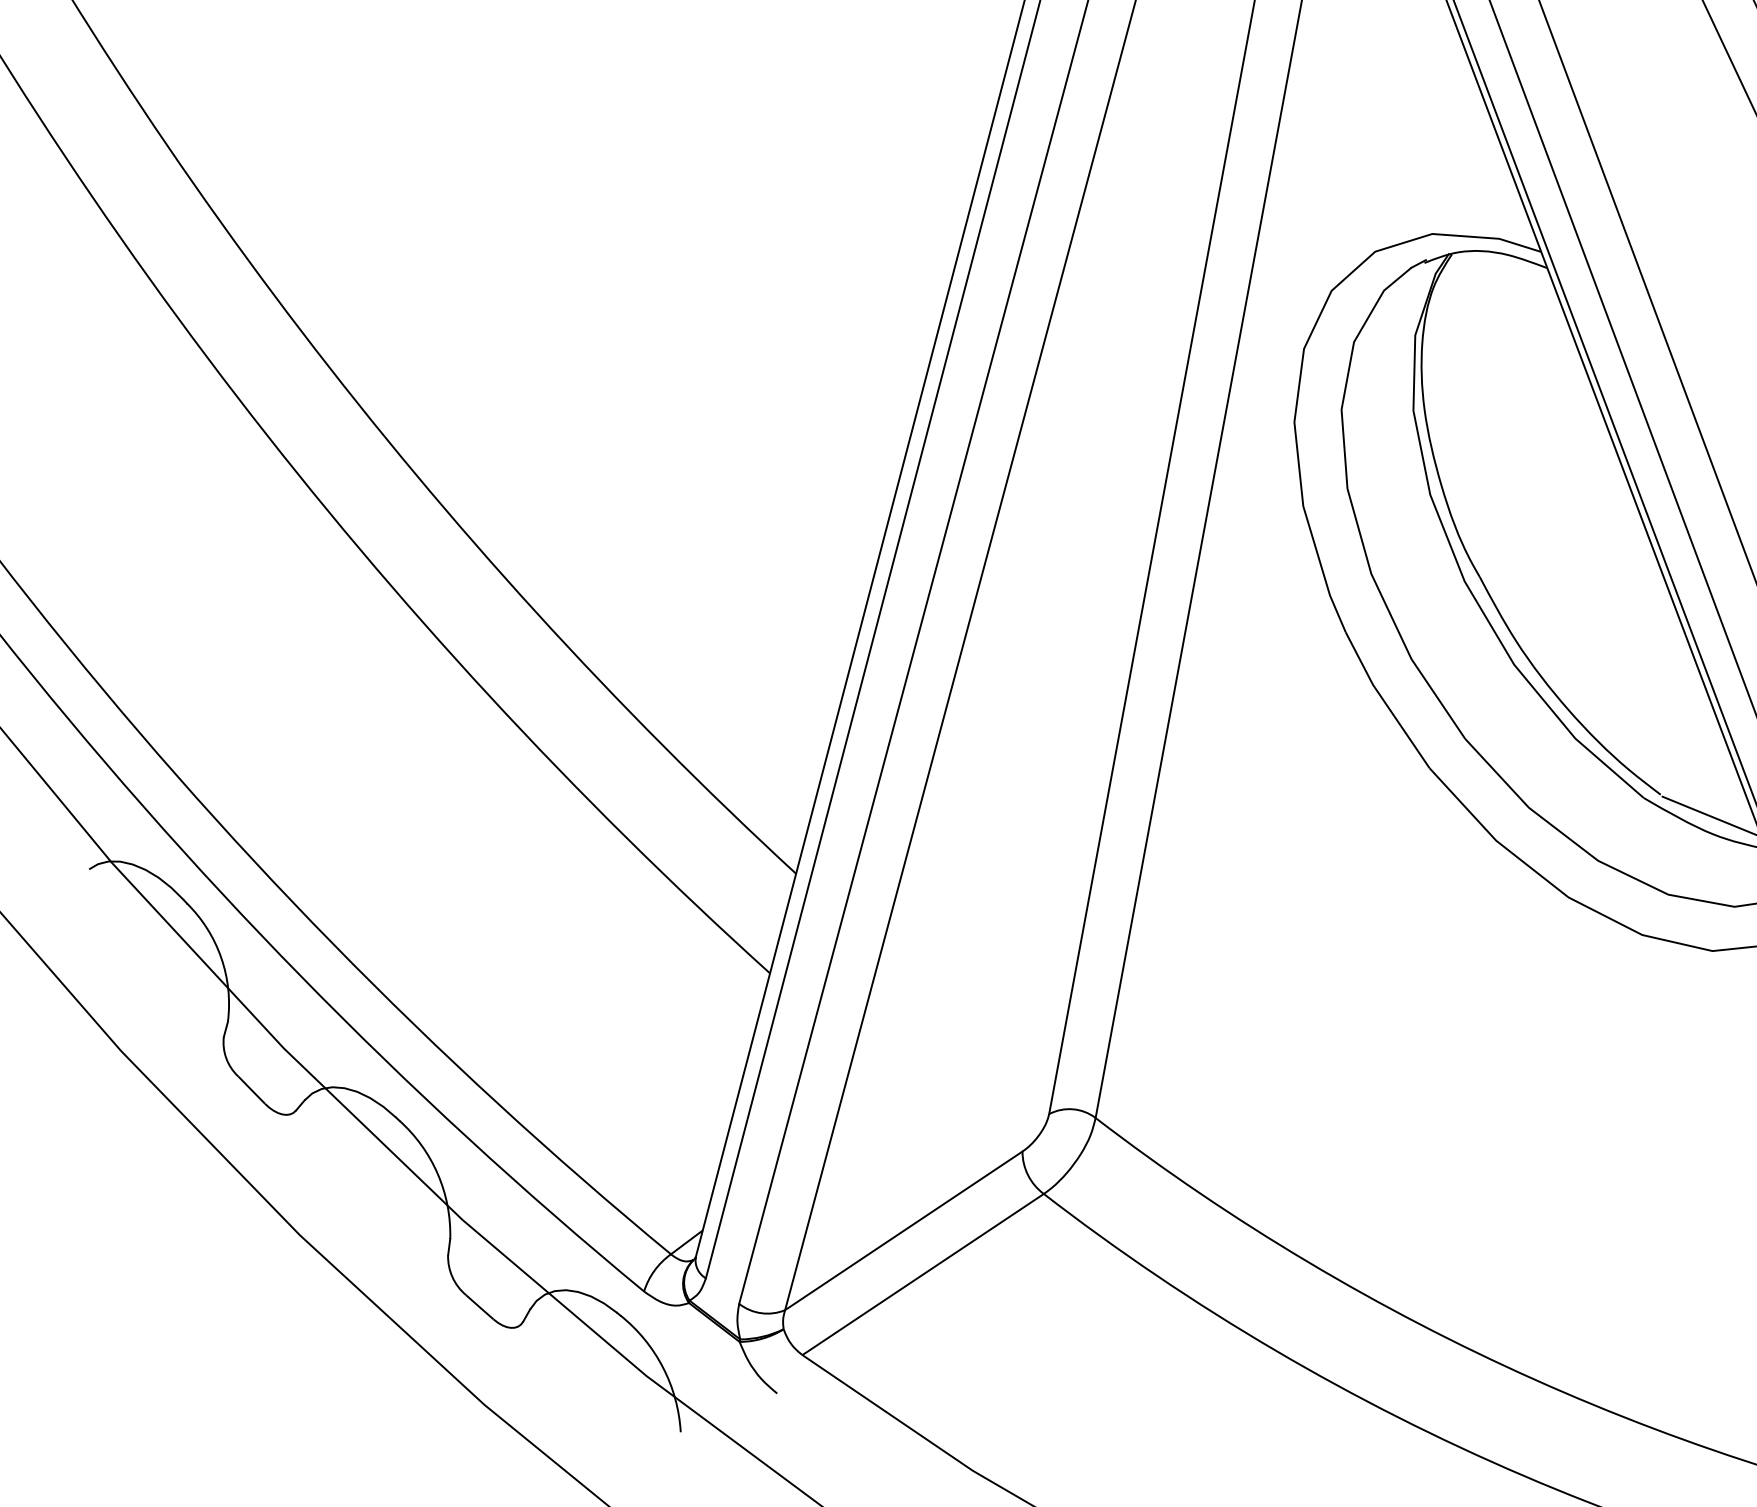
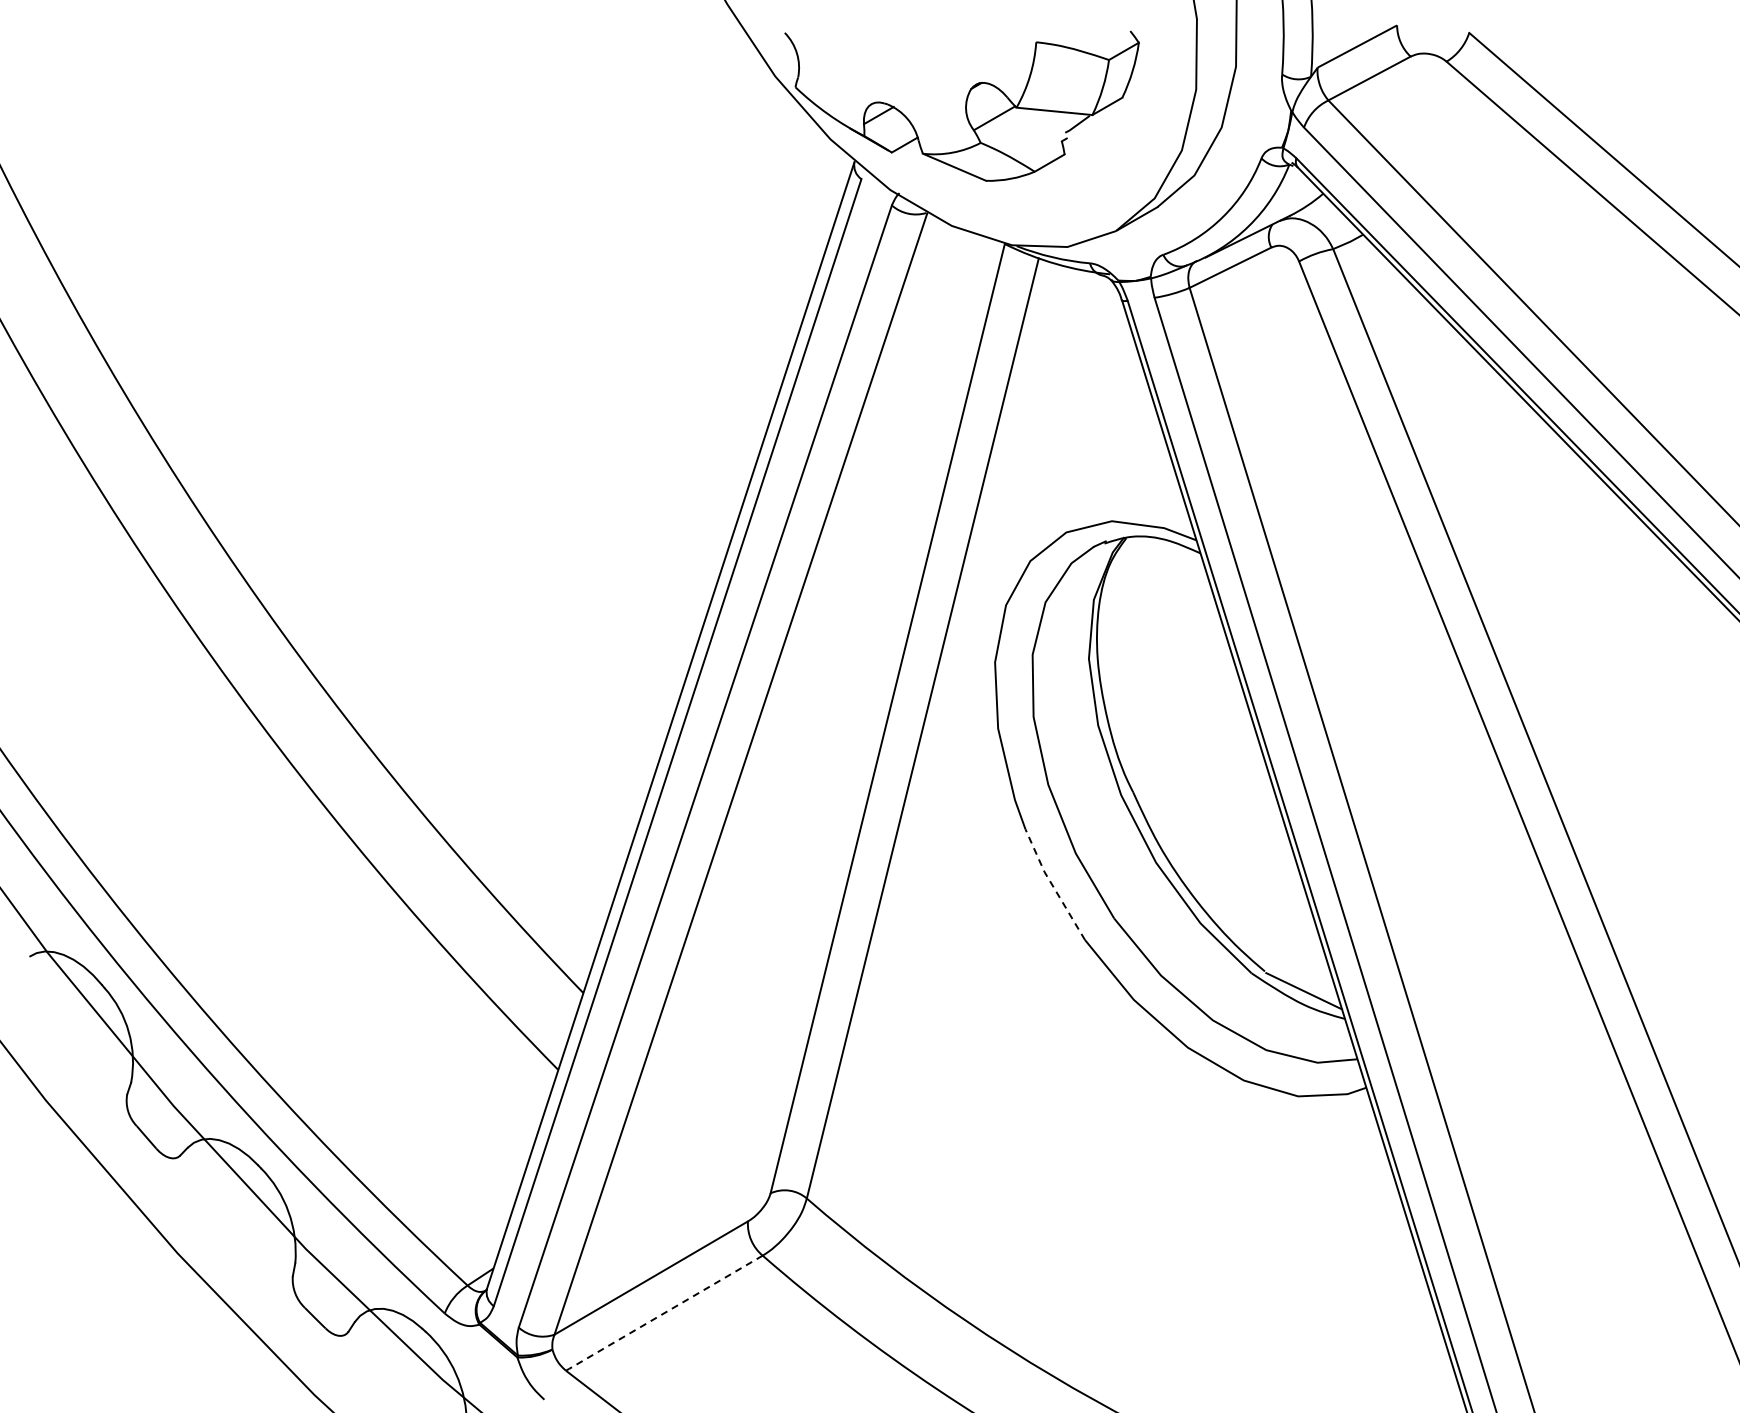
line: (1384, 701) -> (1052, 885), solid -> dashed
line: (922, 1274) -> (663, 1313), solid -> dashed

